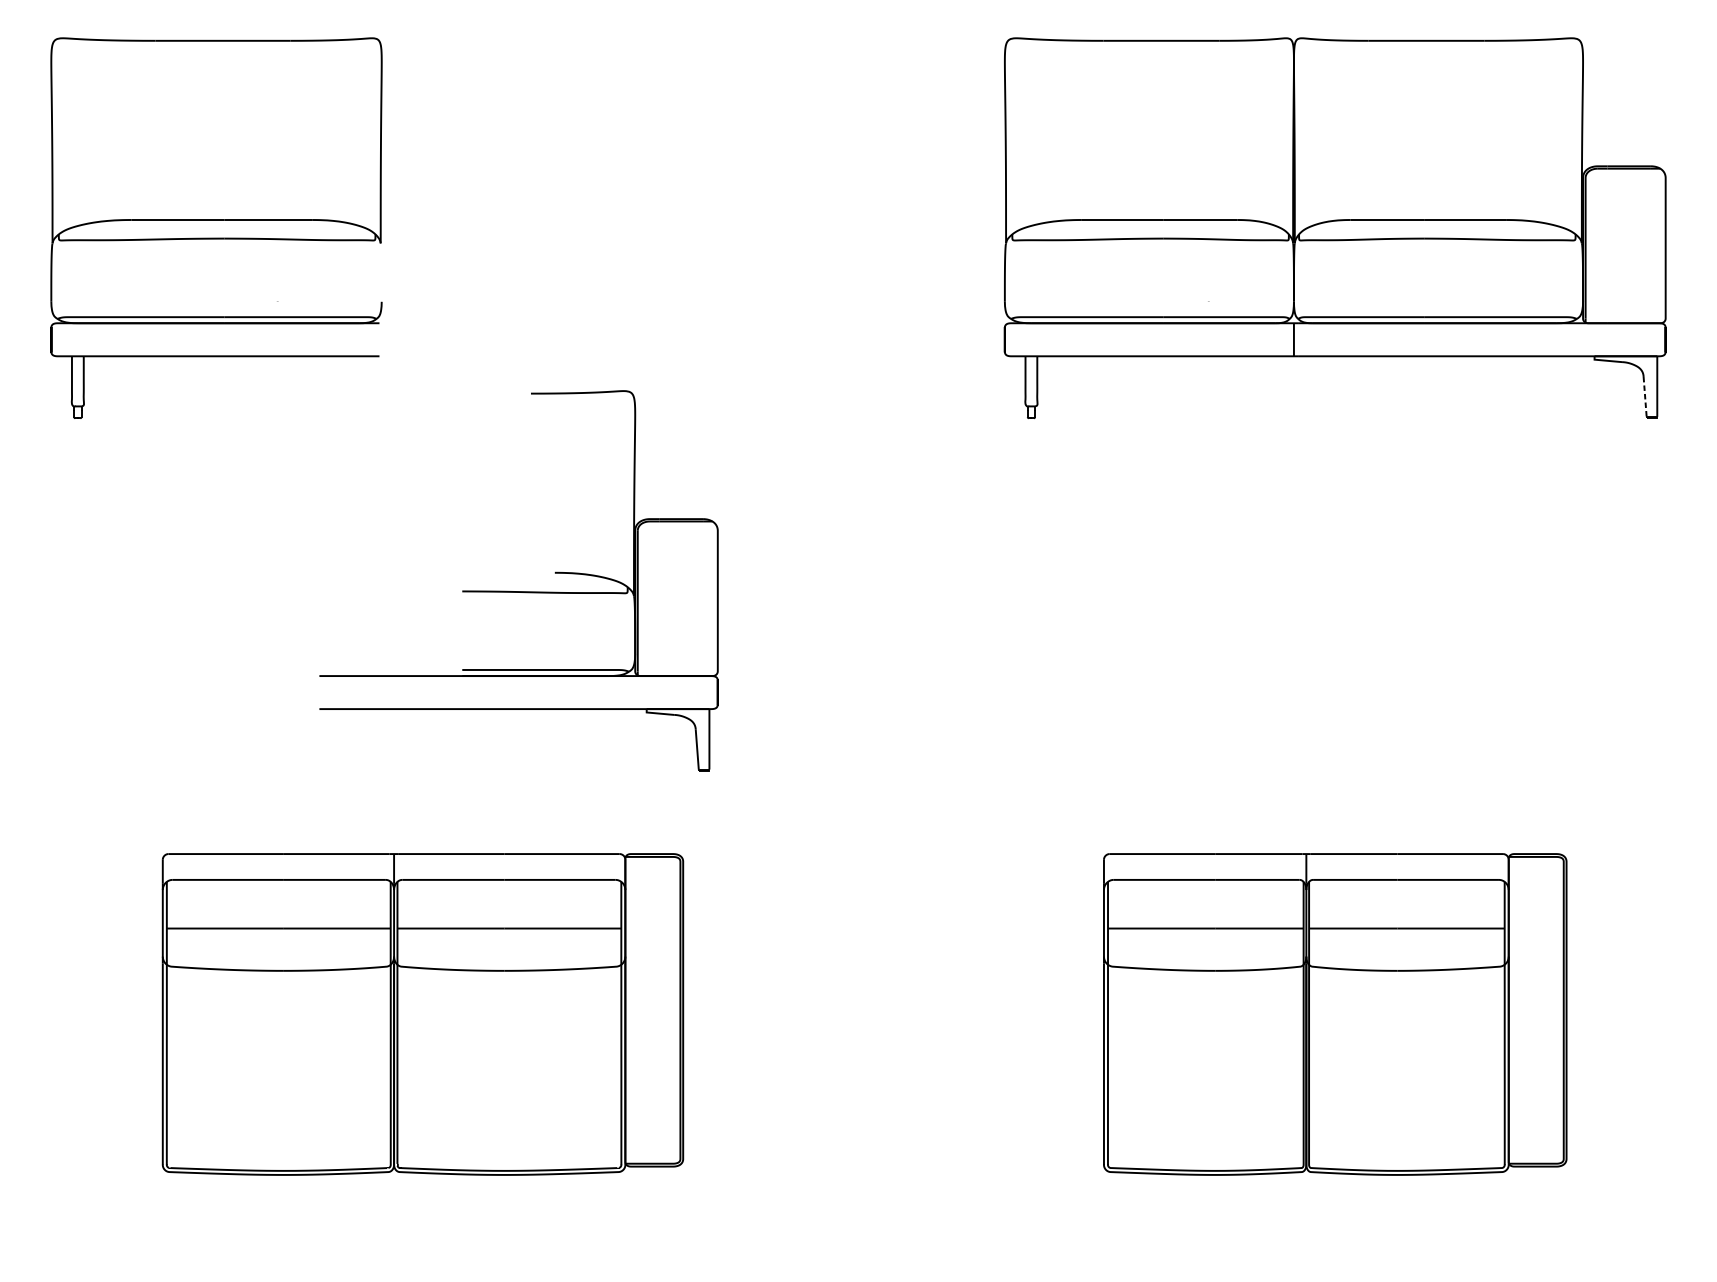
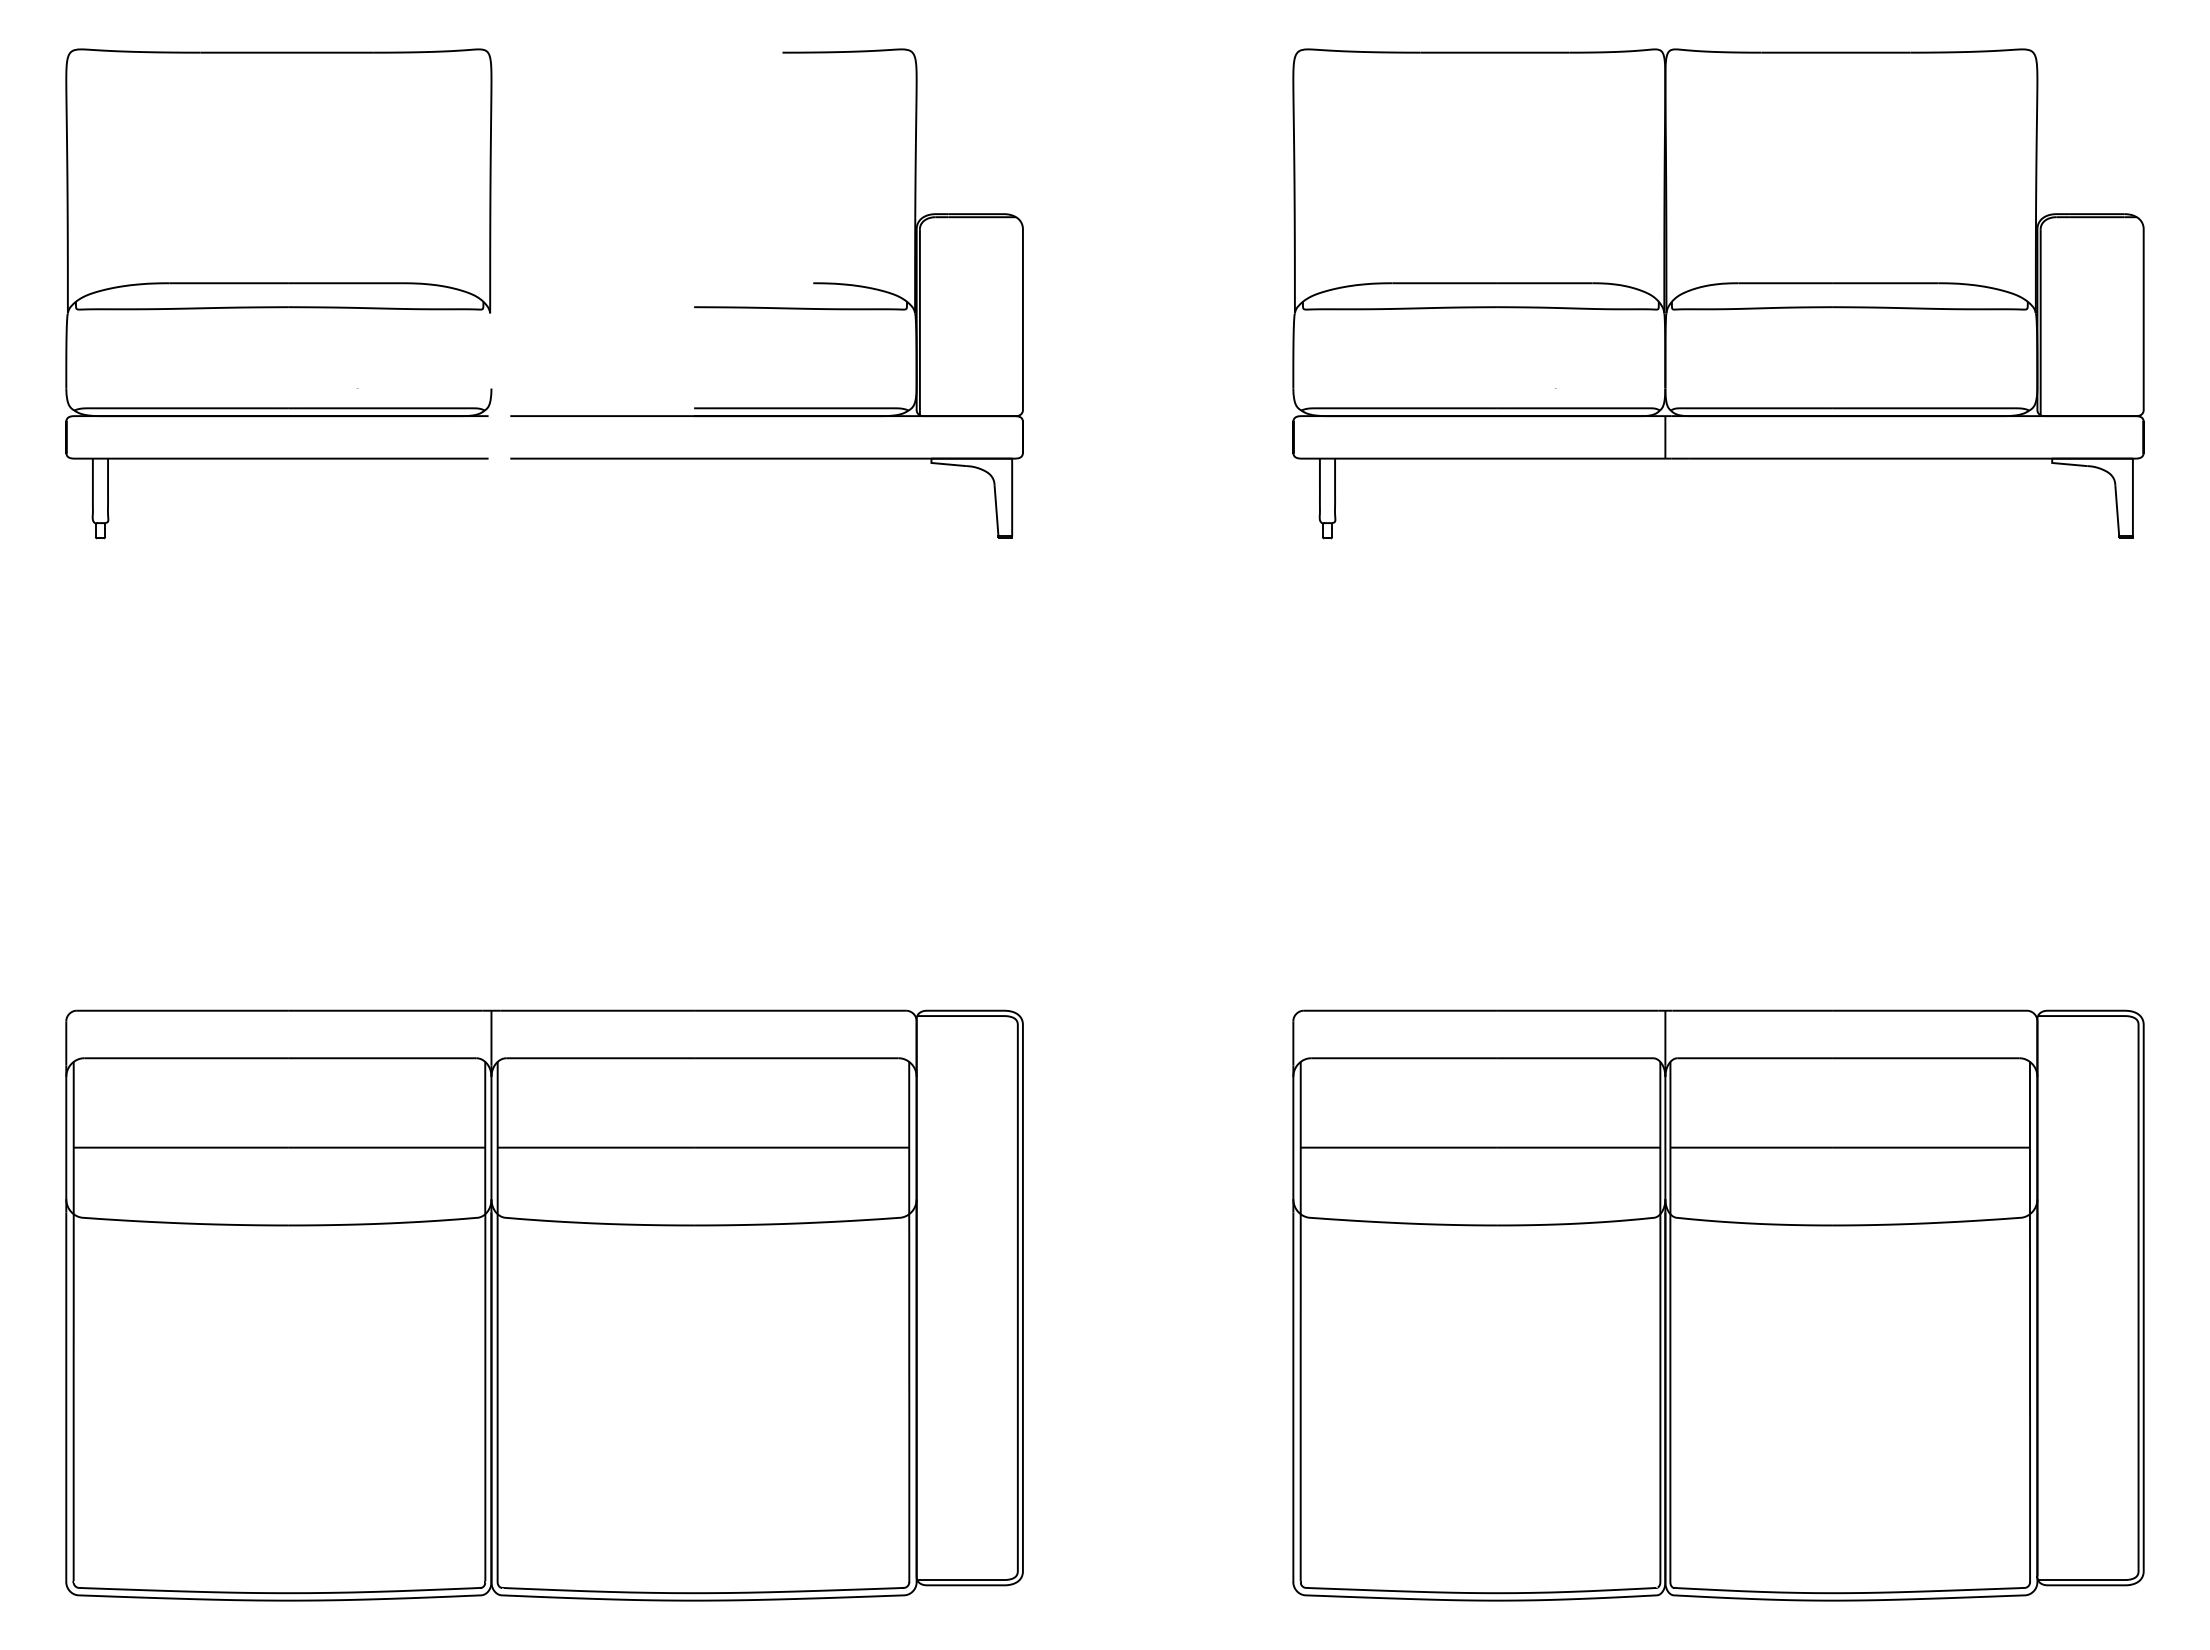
line: (1645, 396) -> (2117, 510), dashed -> solid
part: (518, 591) -> (766, 307), moved
part: (422, 1014) -> (544, 1305), size x1.43
part: (1335, 1014) -> (1718, 1305), size x1.43

